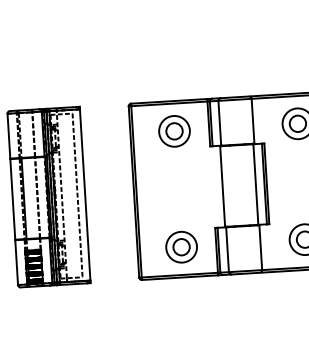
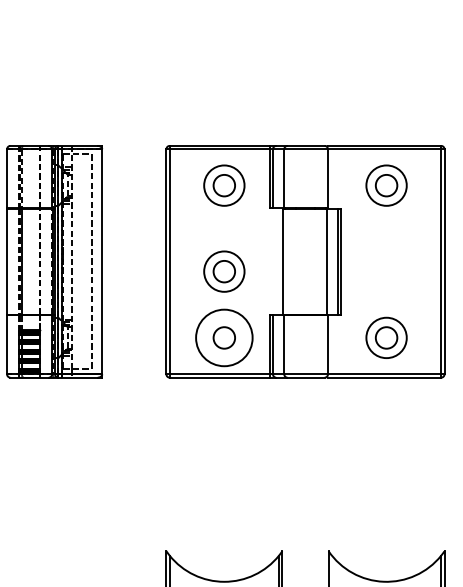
part: (178, 196) -> (224, 271), added
circle: (181, 246) -> (224, 337), size x1.4

